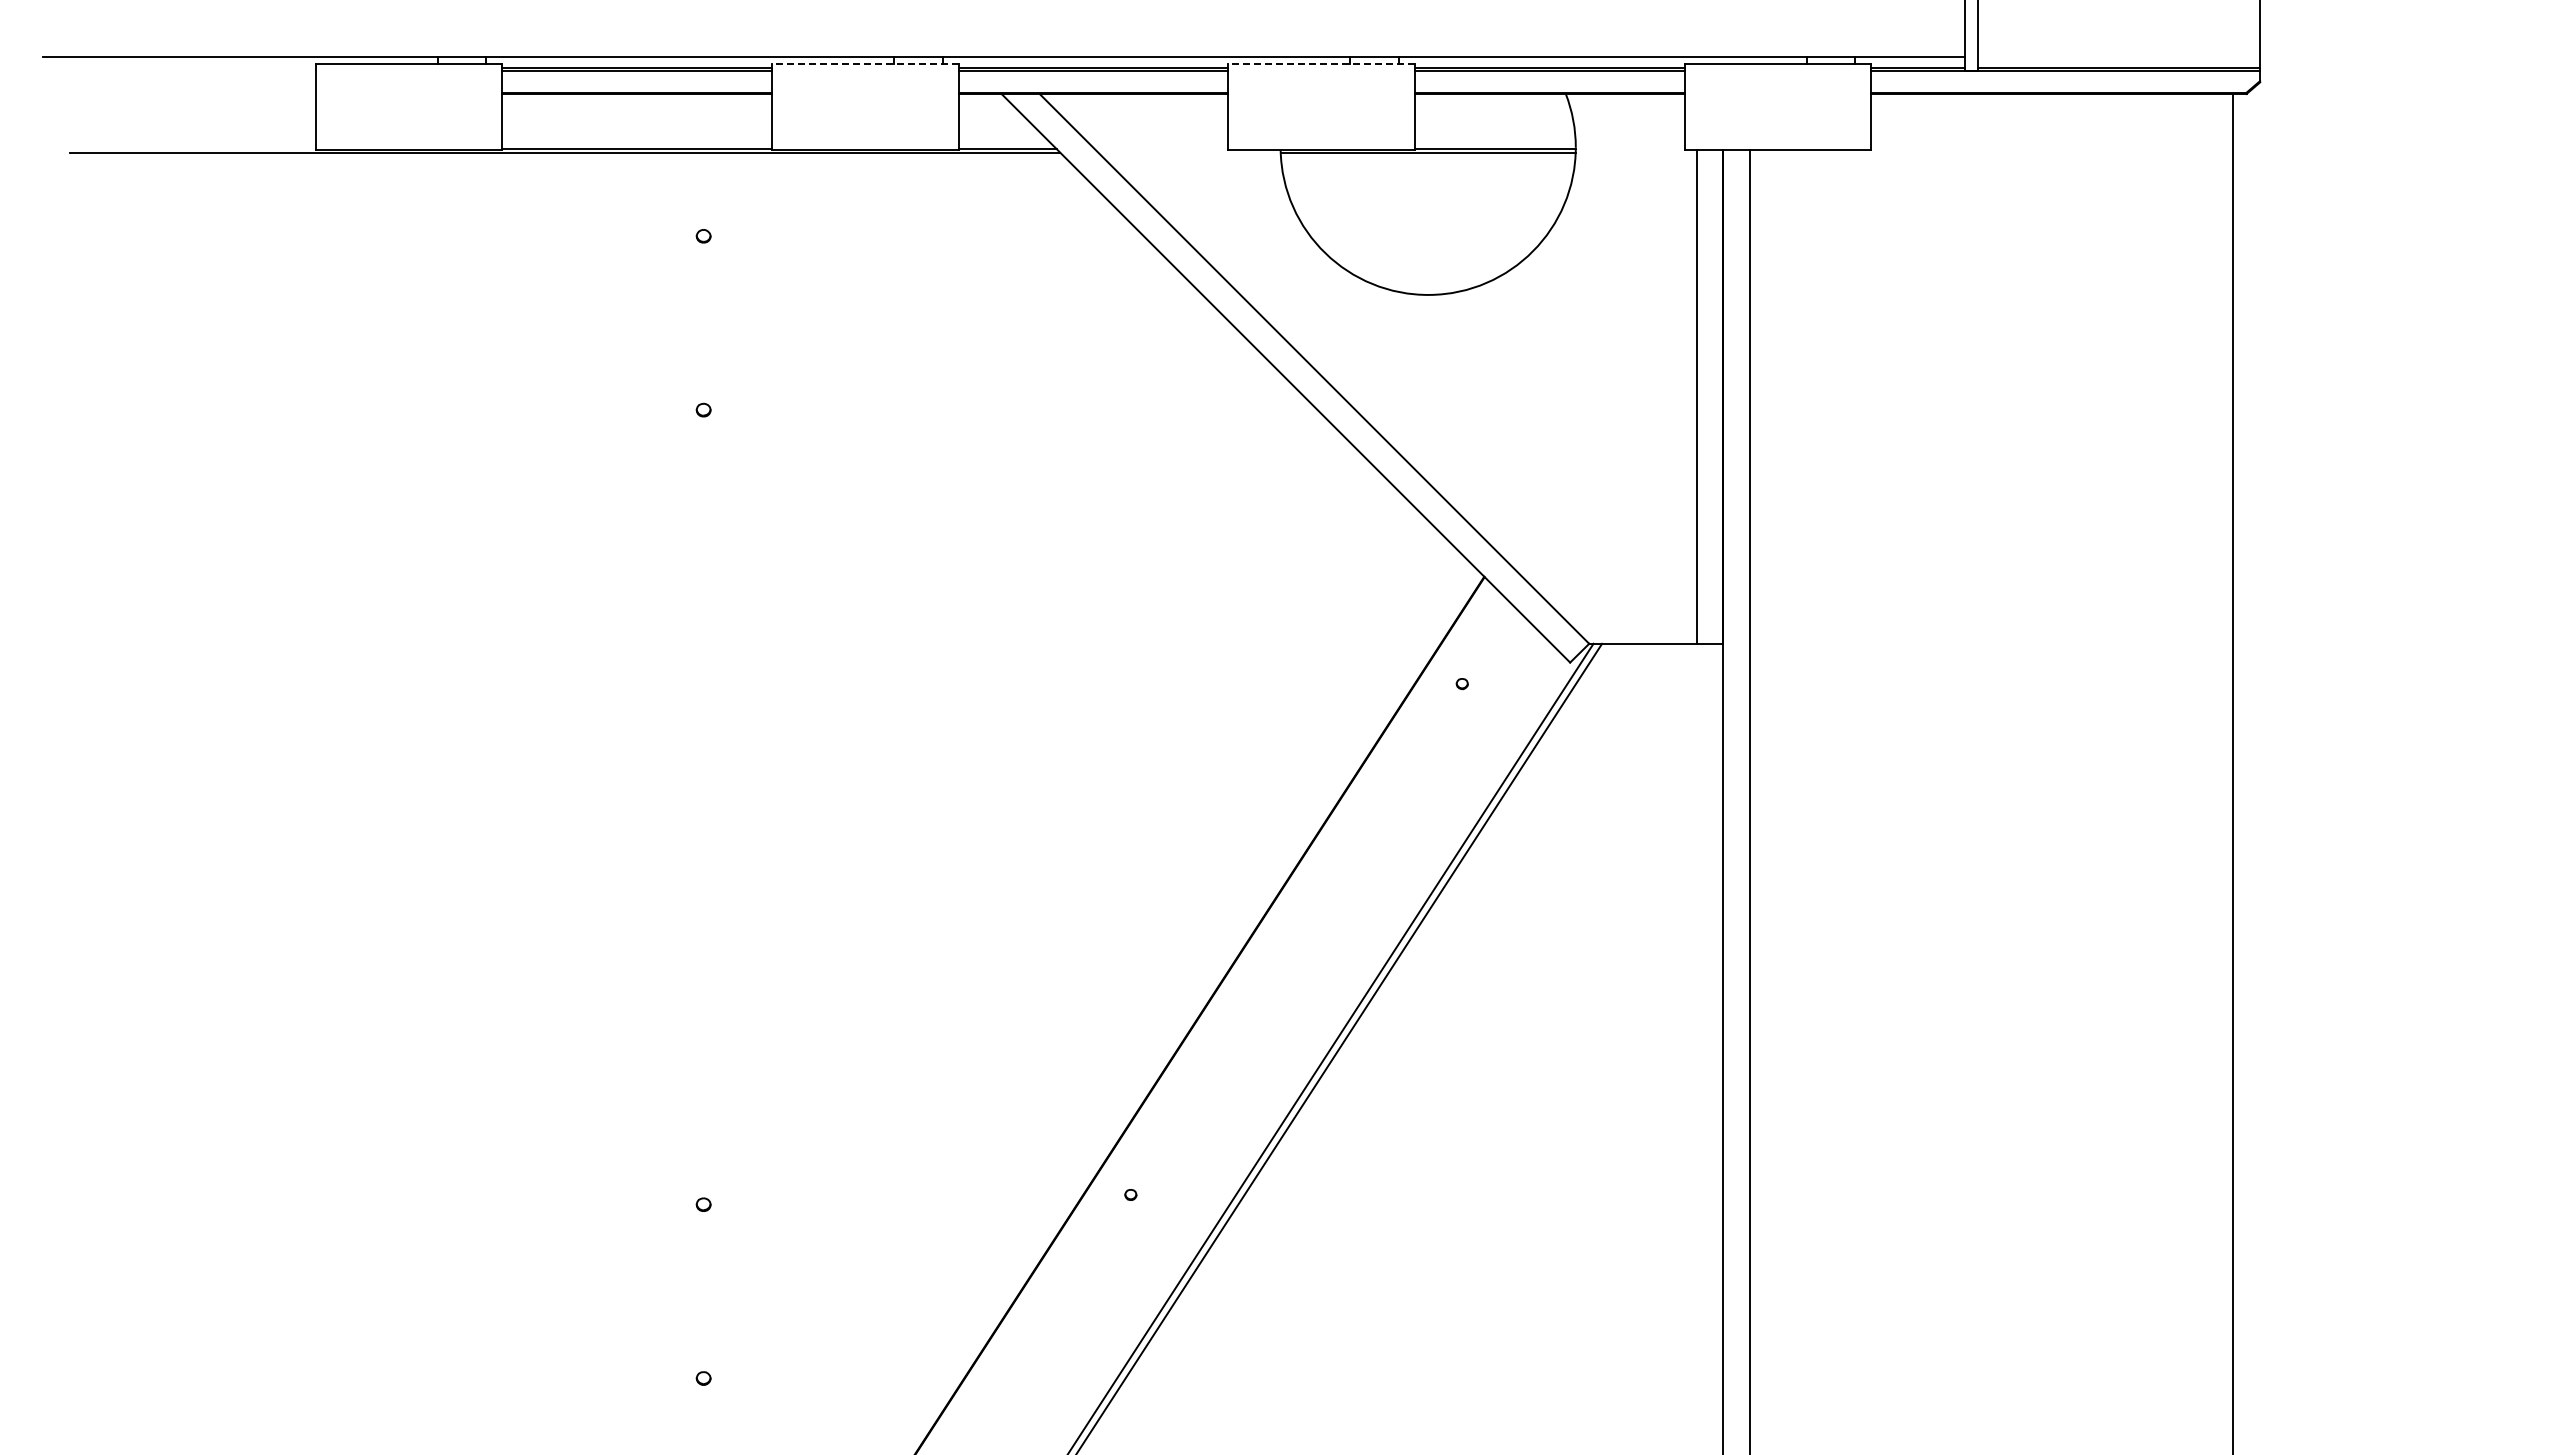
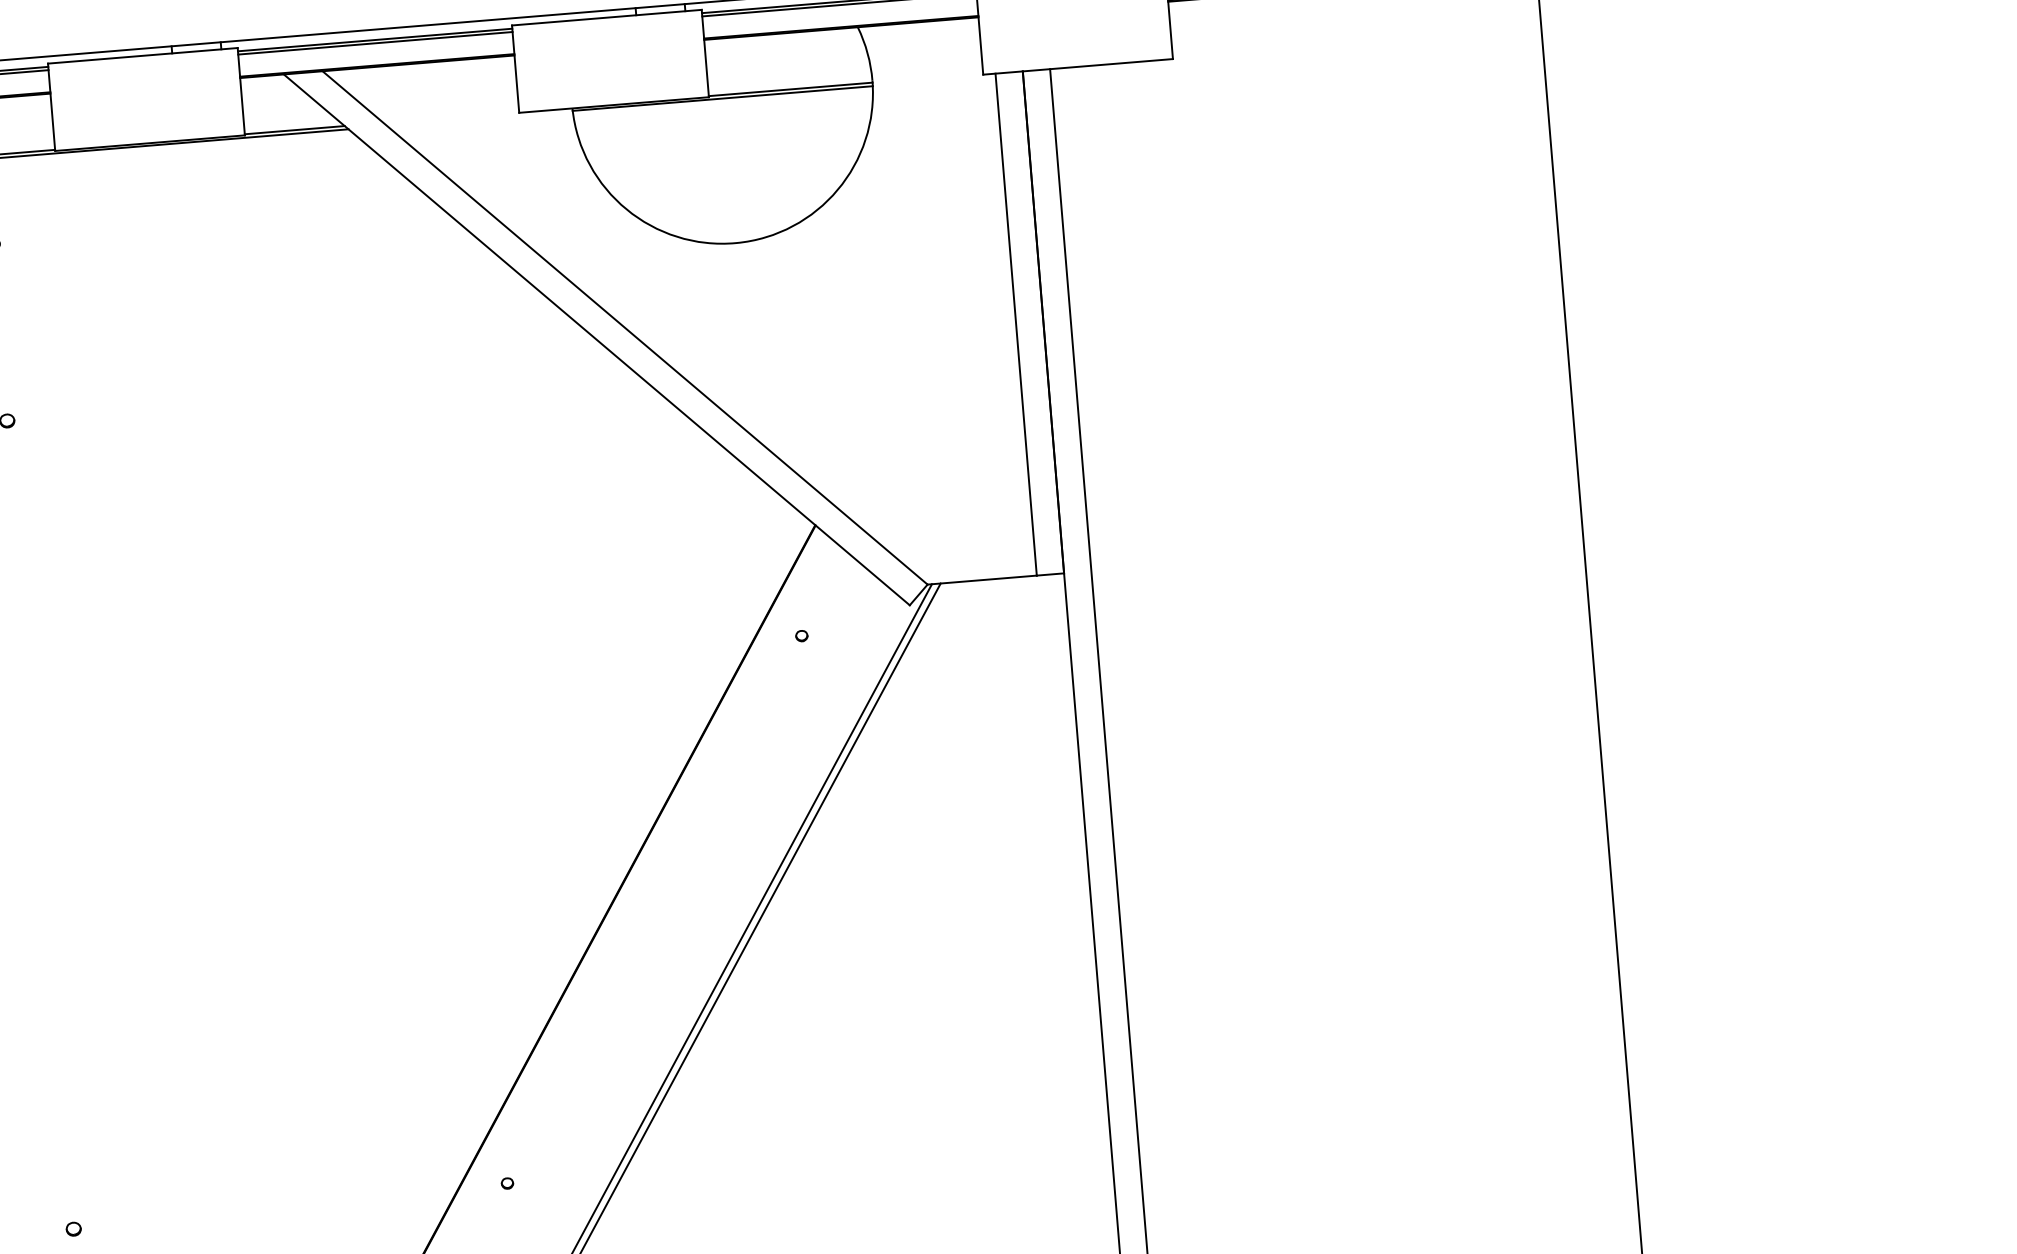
line: (864, 64) -> (141, 55), dashed -> solid
line: (1321, 64) -> (606, 17), dashed -> solid

